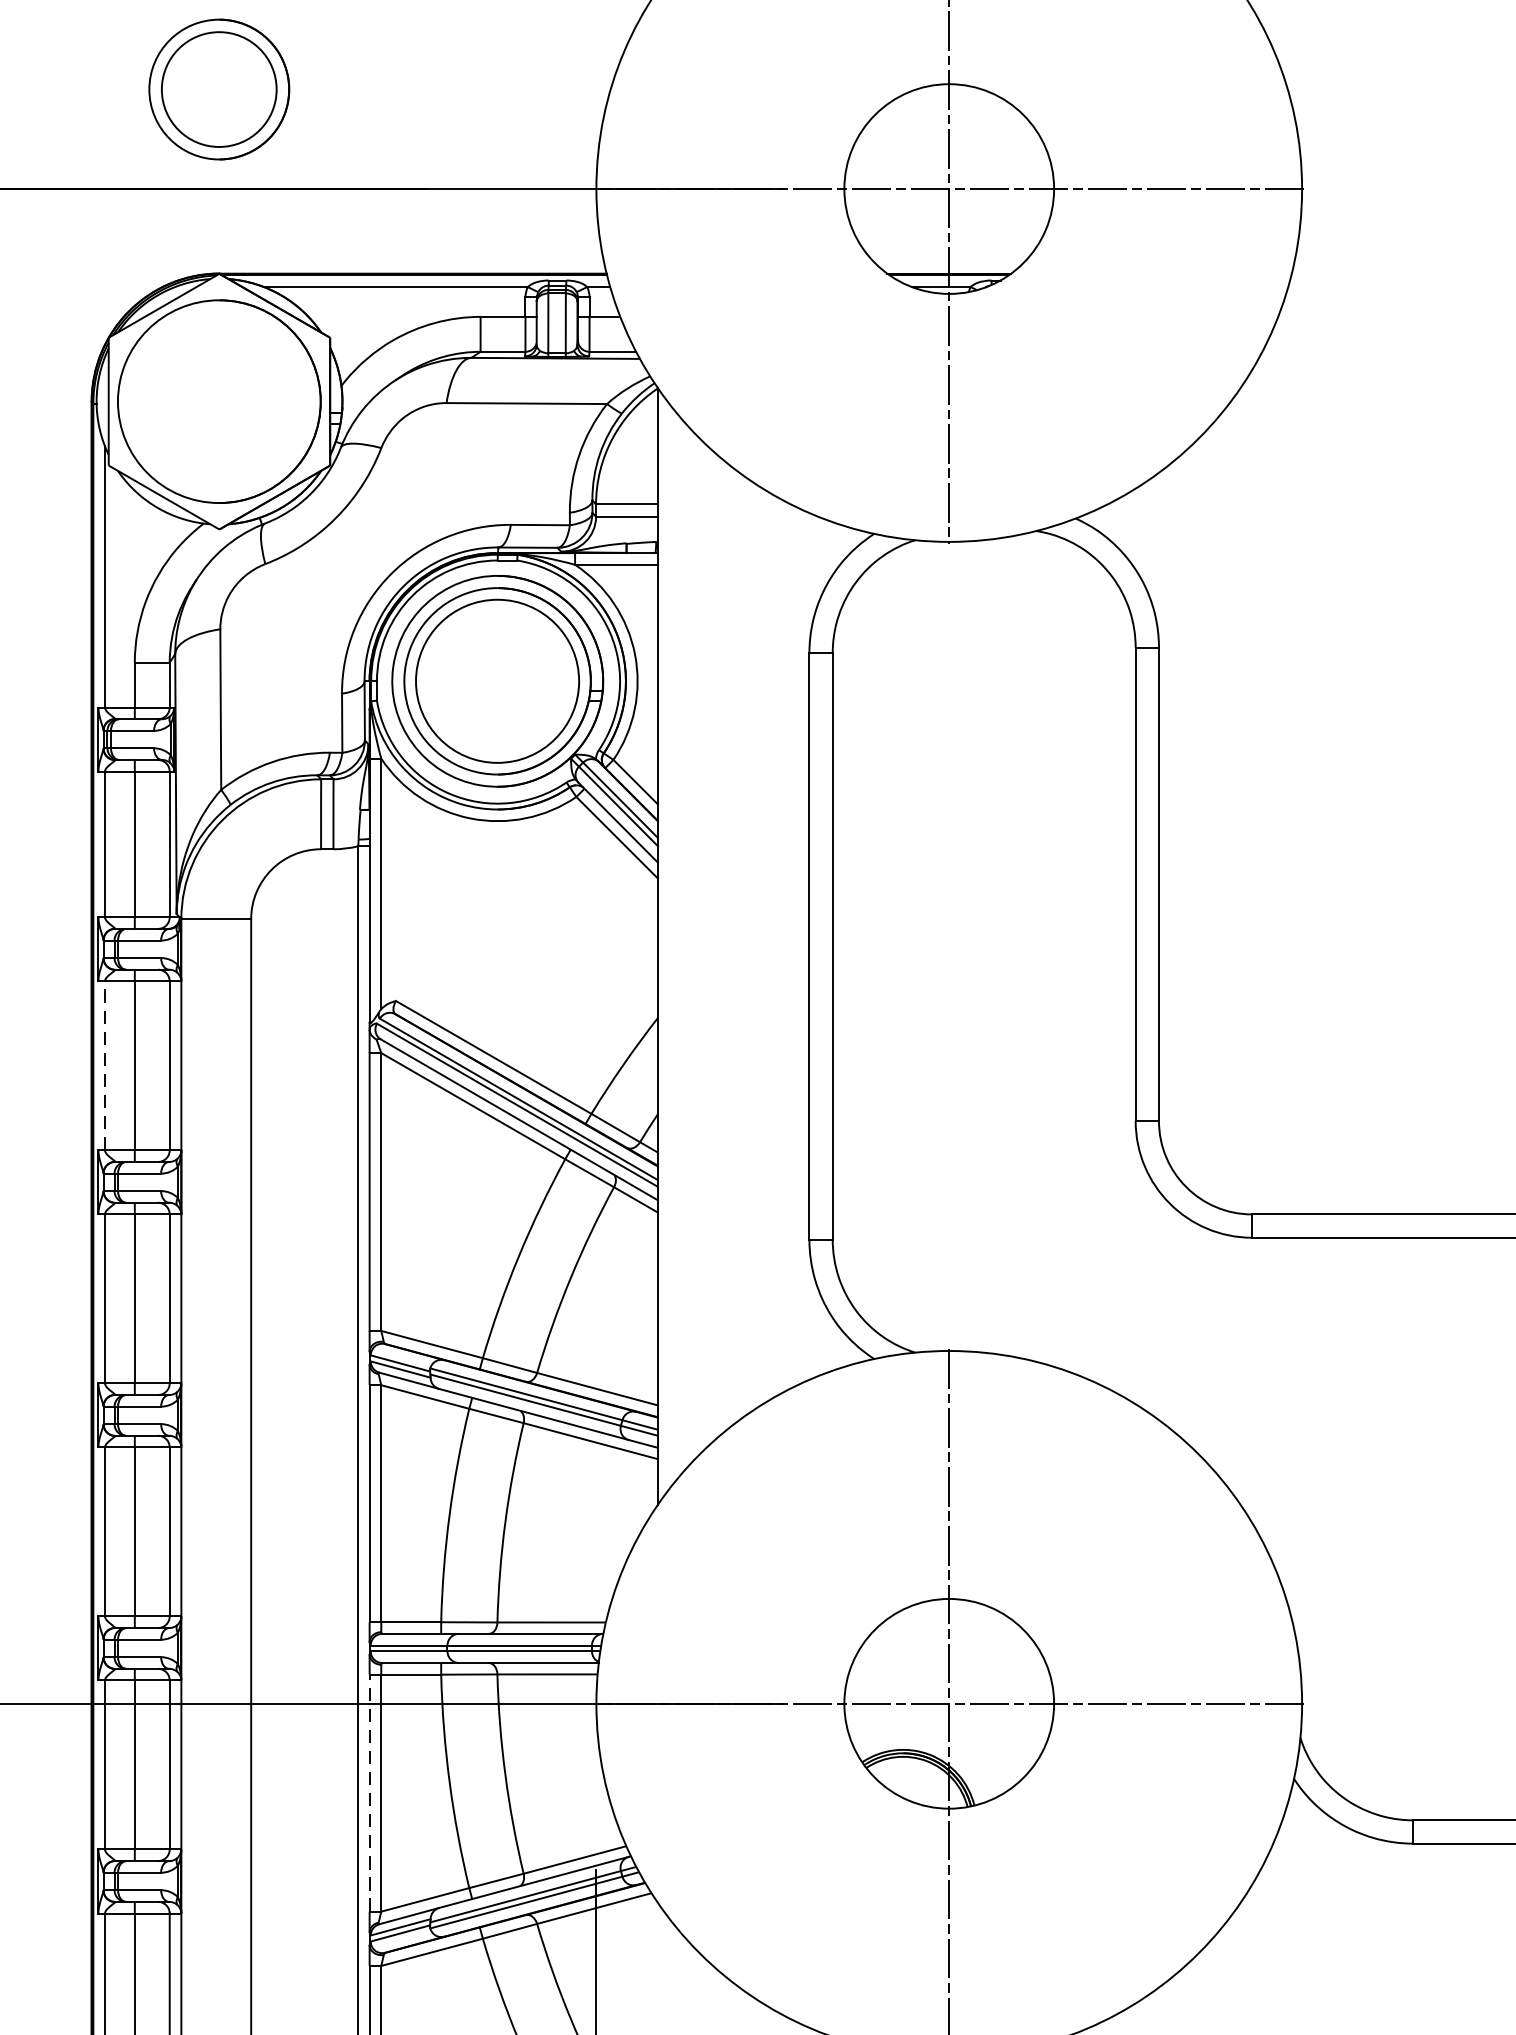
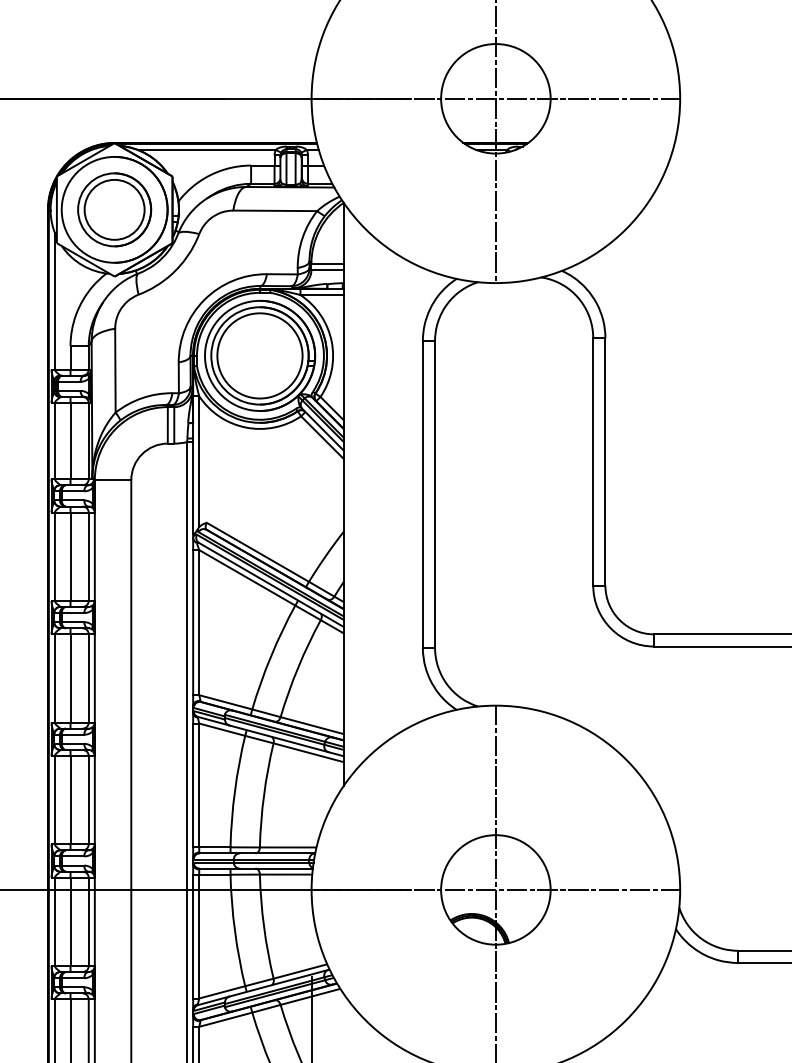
part: (219, 88) -> (114, 209), moved
line: (104, 1065) -> (54, 556), dashed -> solid
line: (370, 1792) -> (193, 936), dashed -> solid

